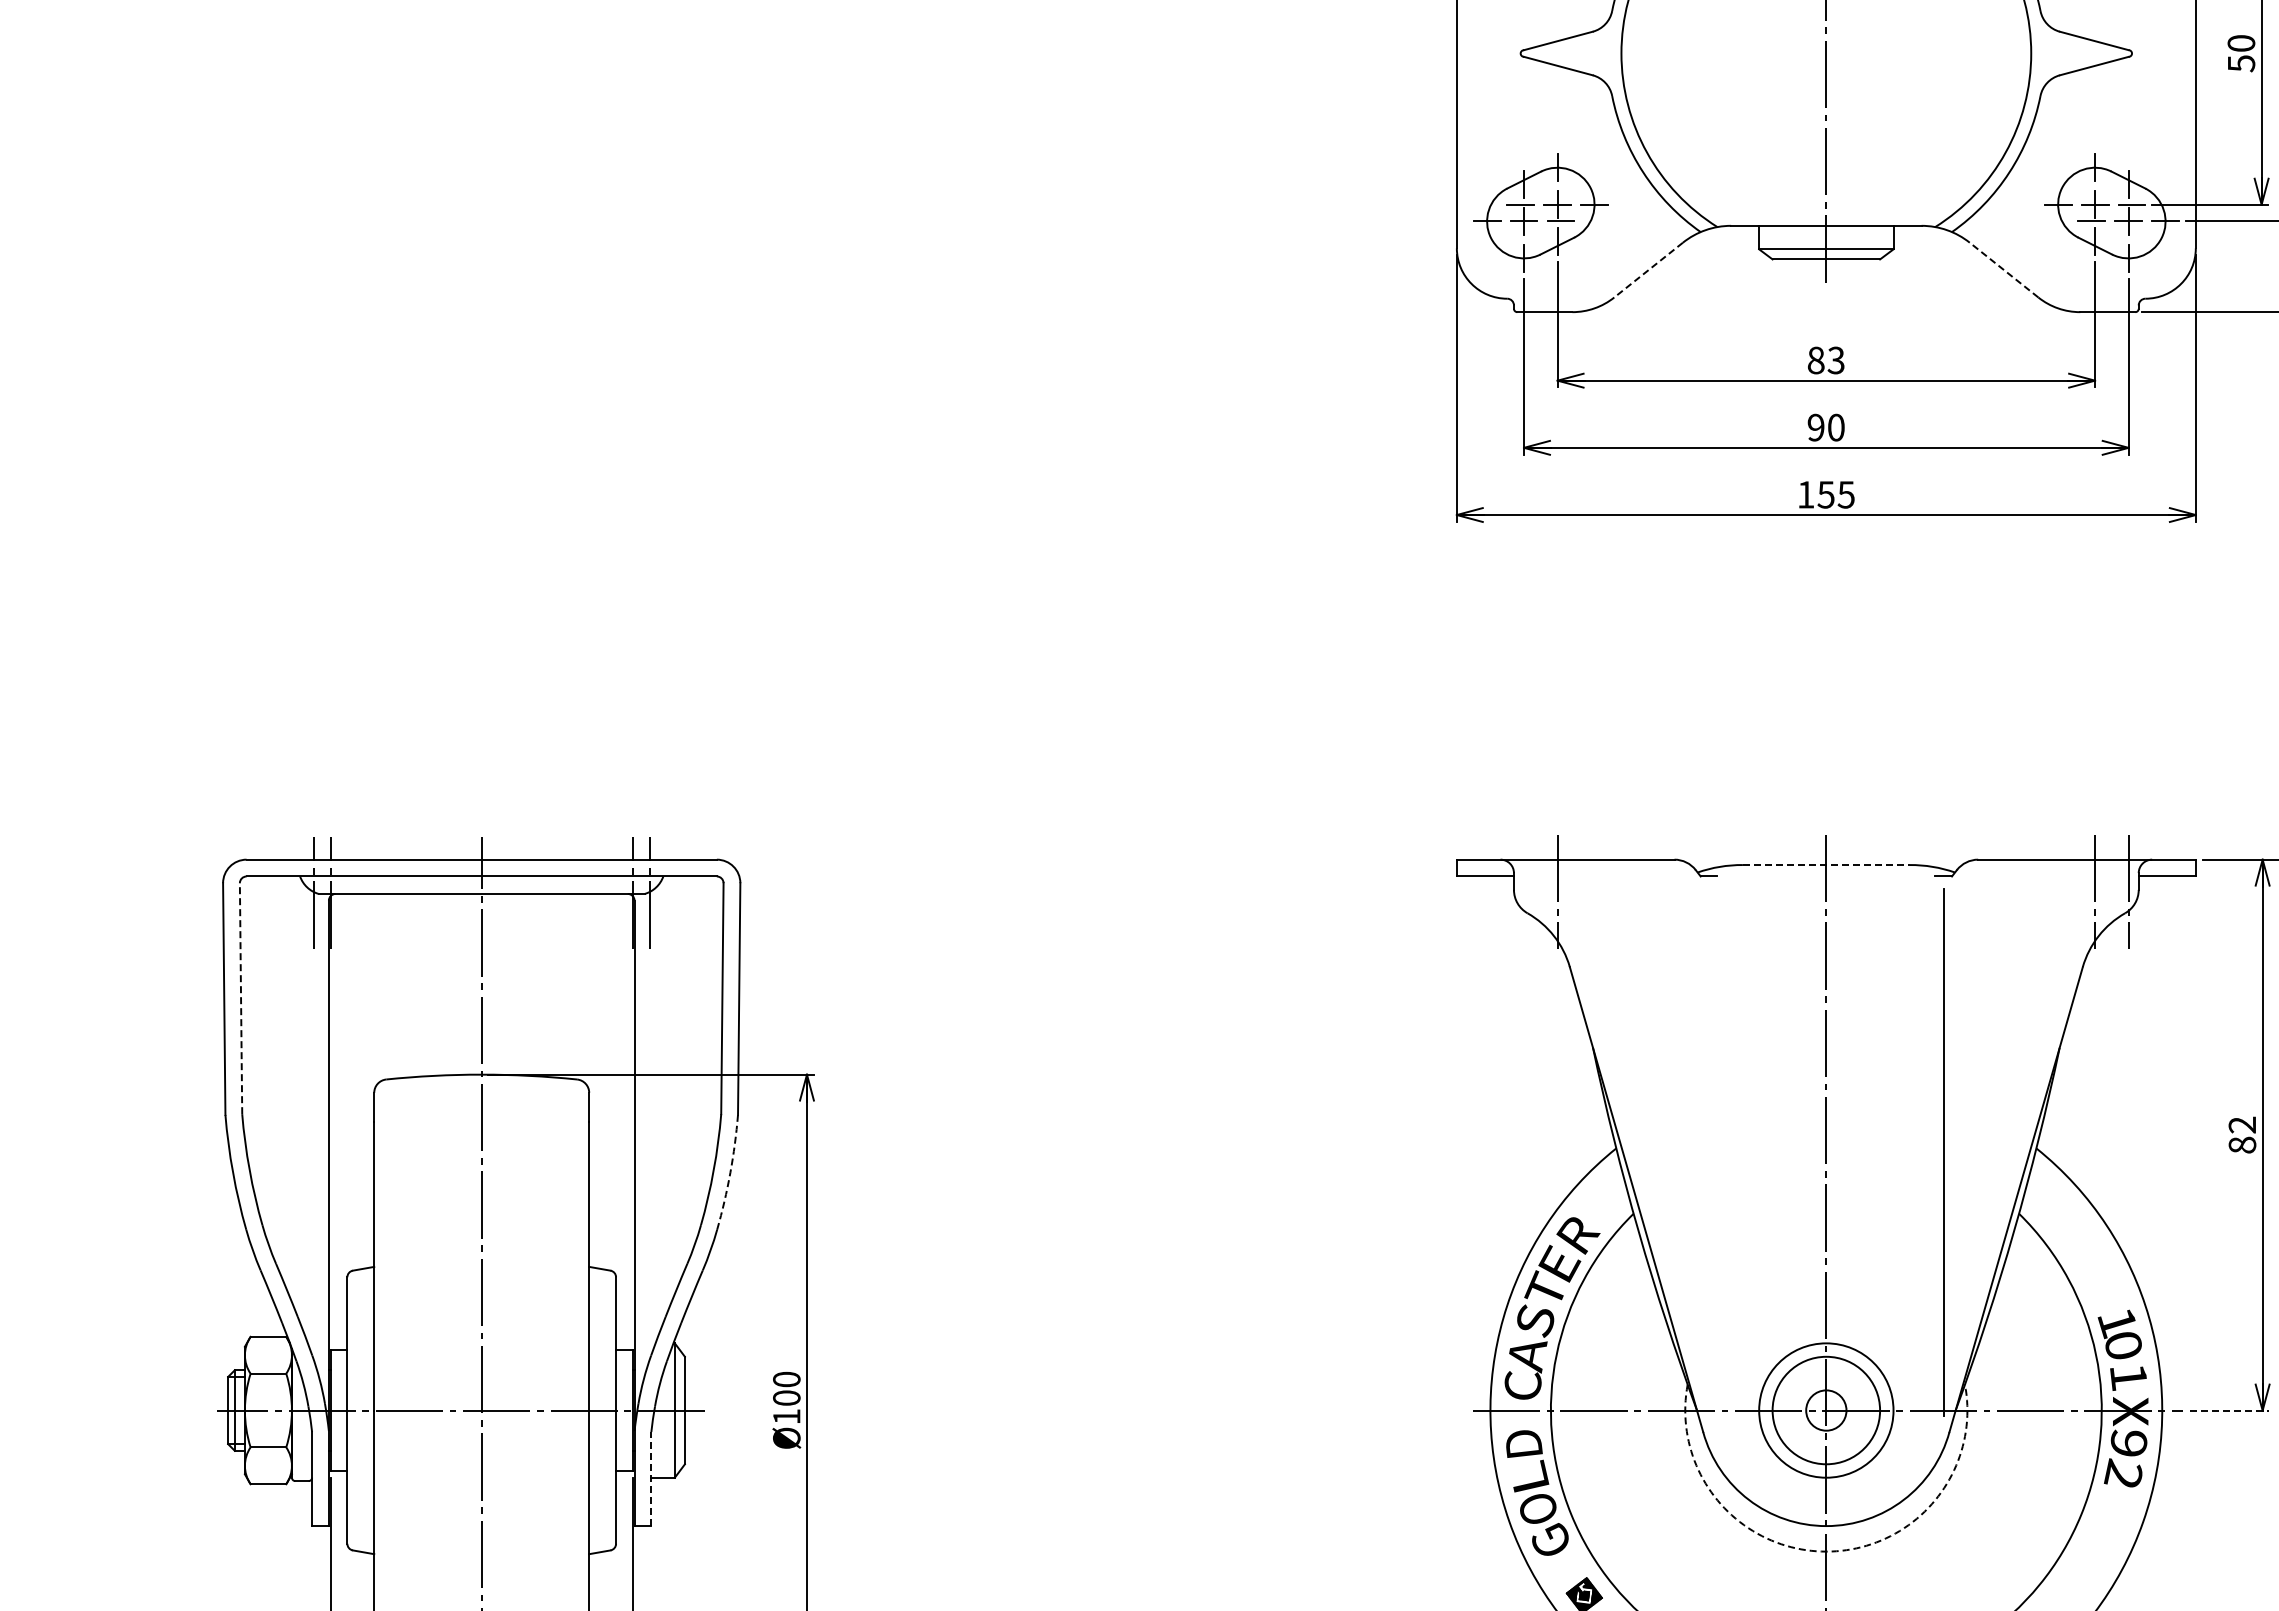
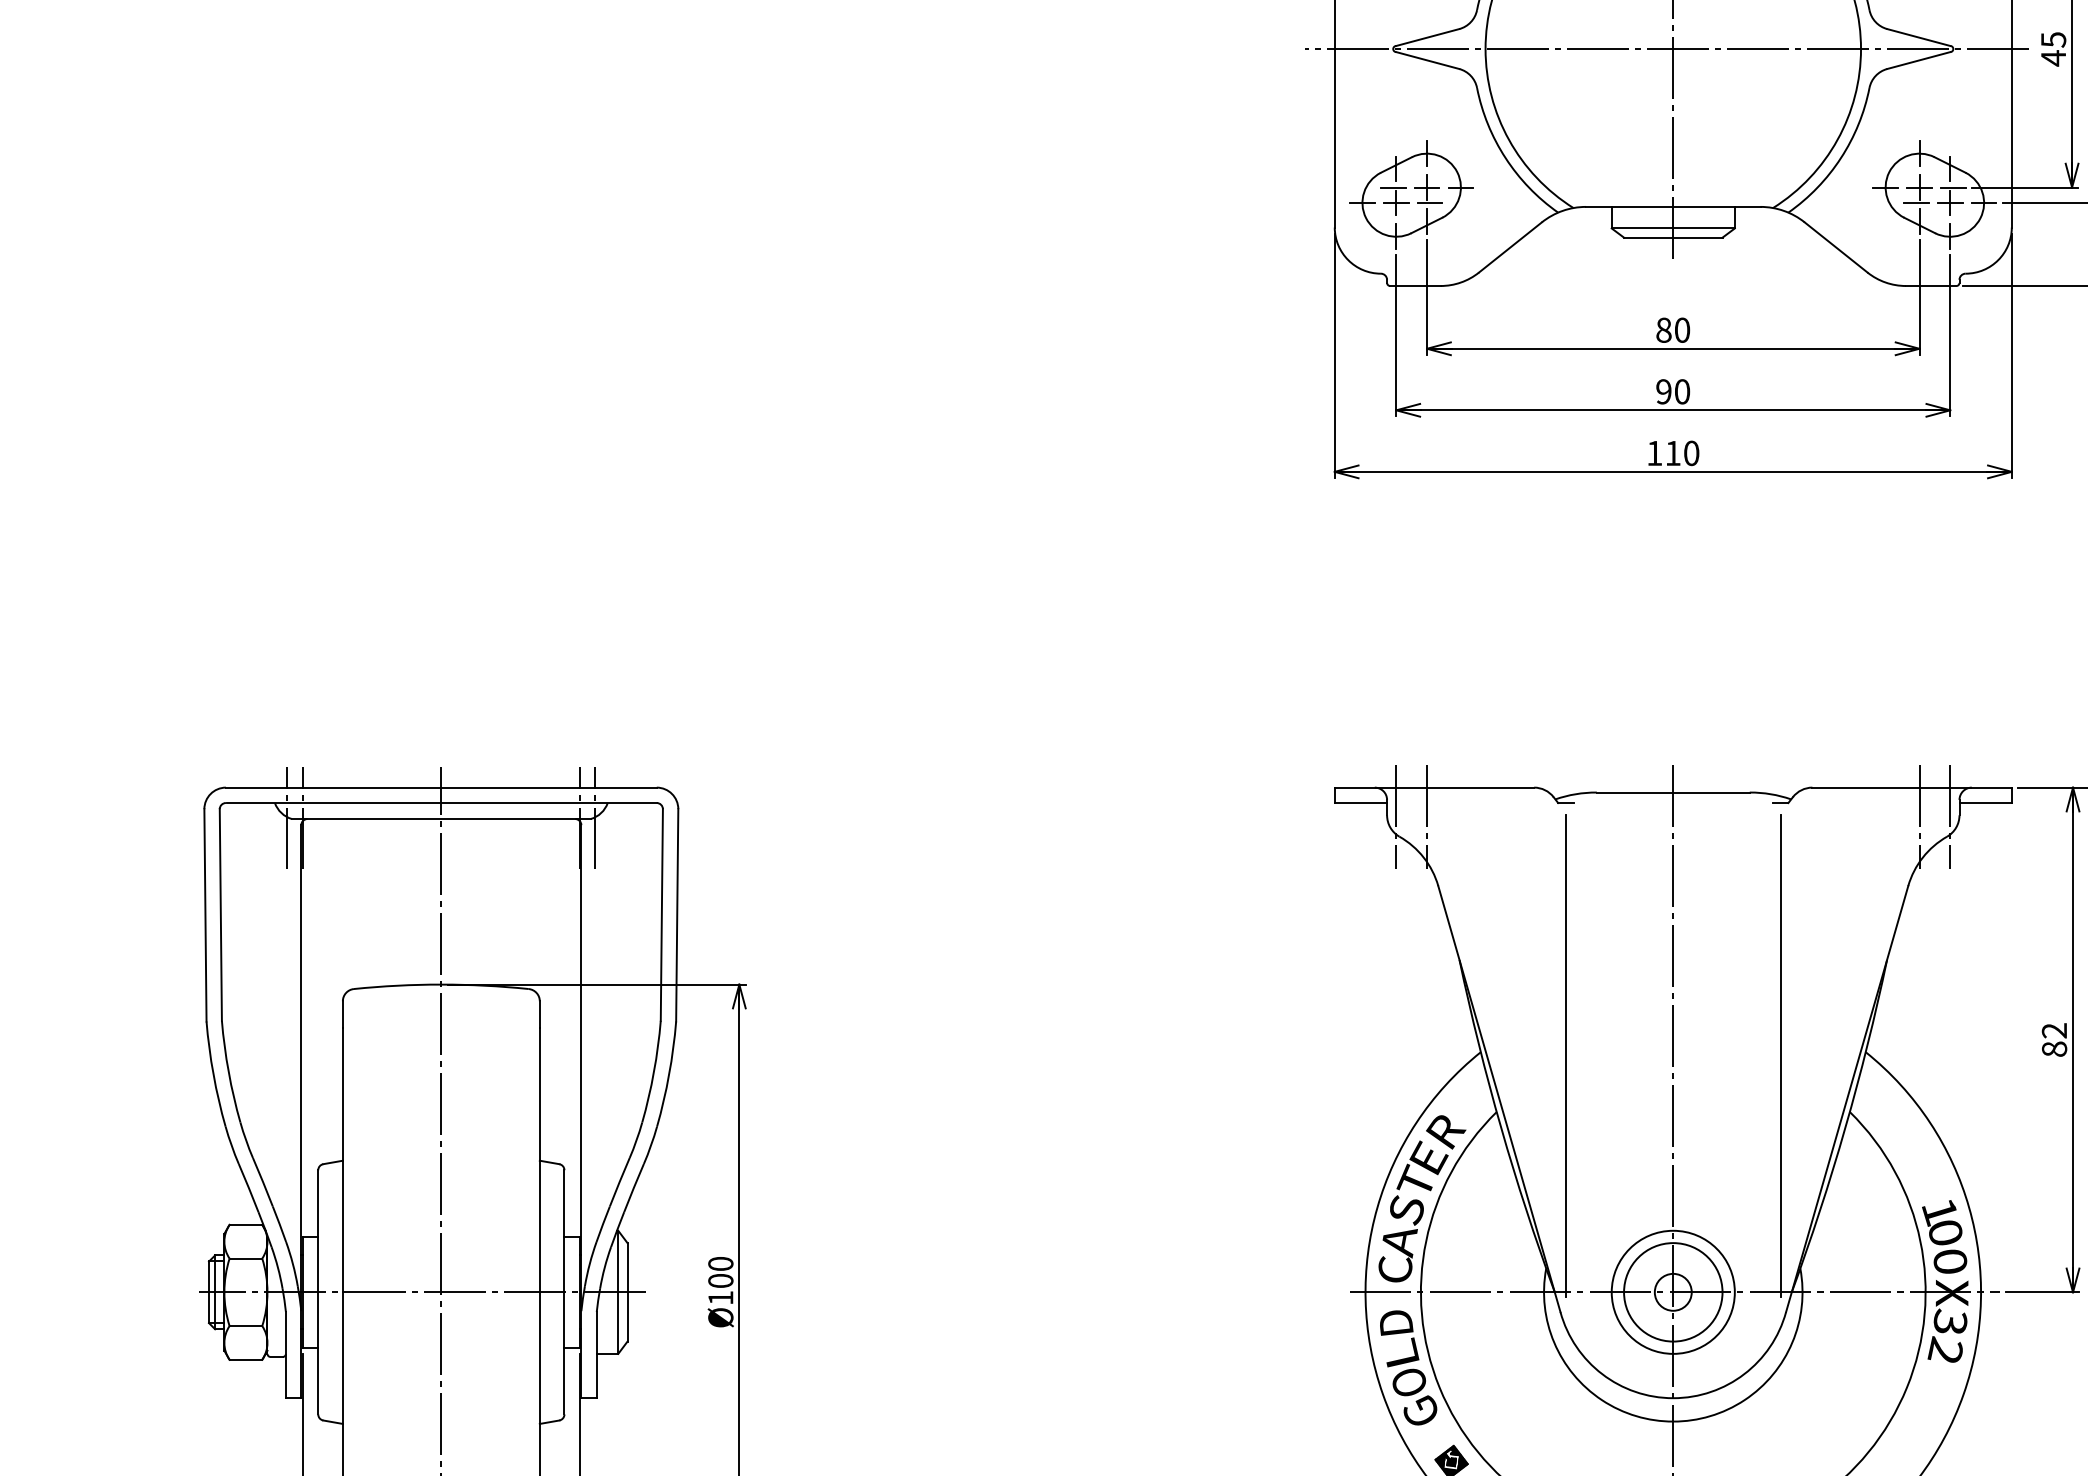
line: (1818, 53) -> (1666, 49), added
text: (2241, 53) -> (2053, 49), 50 -> 45
line: (1648, 270) -> (1510, 247), dashed -> solid
line: (2004, 270) -> (1836, 247), dashed -> solid
text: (1835, 360) -> (1681, 330), 83 -> 80
text: (1835, 494) -> (1681, 453), 155 -> 110
line: (1826, 865) -> (1673, 792), dashed -> solid
line: (1524, 891) -> (1396, 816), added
line: (241, 998) -> (221, 914), dashed -> solid
line: (1709, 1152) -> (1566, 1055), added
arc: (730, 1172) -> (669, 1074), dashed -> solid
text: (2128, 1377) -> (1950, 1262), 1 -> 0
line: (2229, 1410) -> (2042, 1292), dashed -> solid
text: (2128, 1442) -> (1950, 1321), 9 -> 3
line: (651, 1478) -> (596, 1354), dashed -> solid
arc: (1826, 1551) -> (1673, 1421), dashed -> solid

